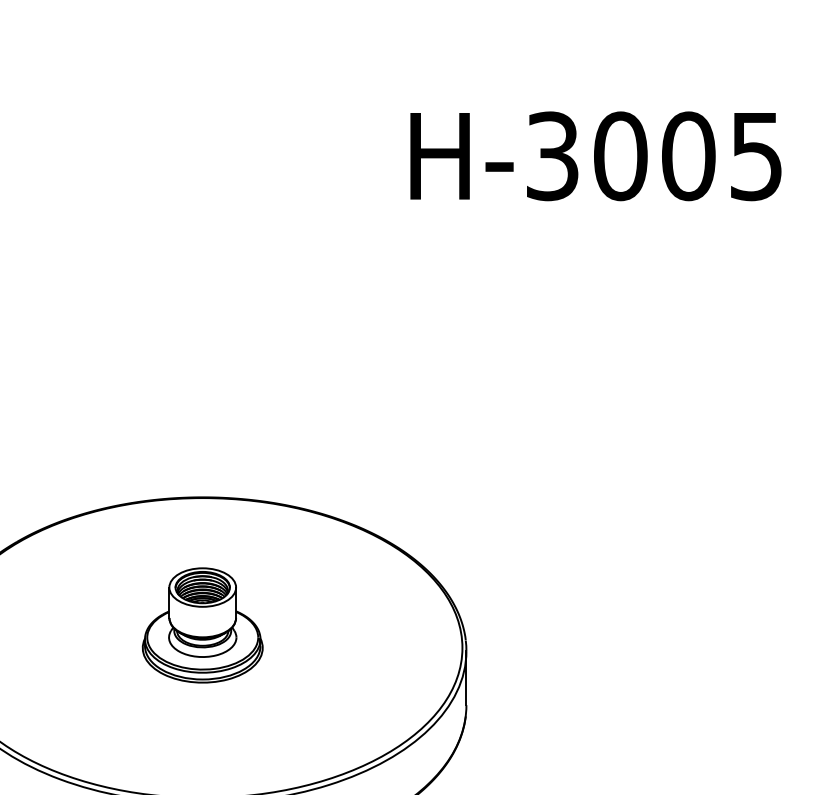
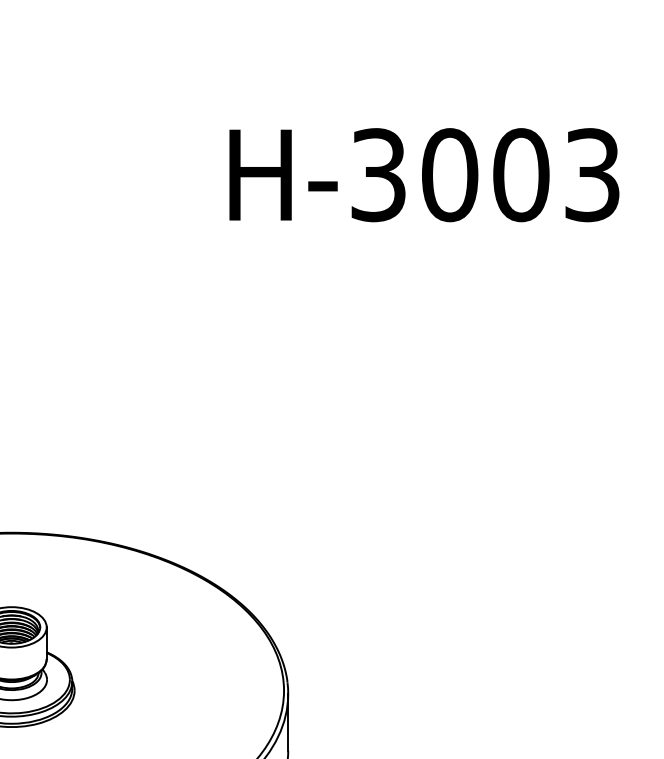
text: (756, 155) -> (592, 174), H-3005 -> H-3003

